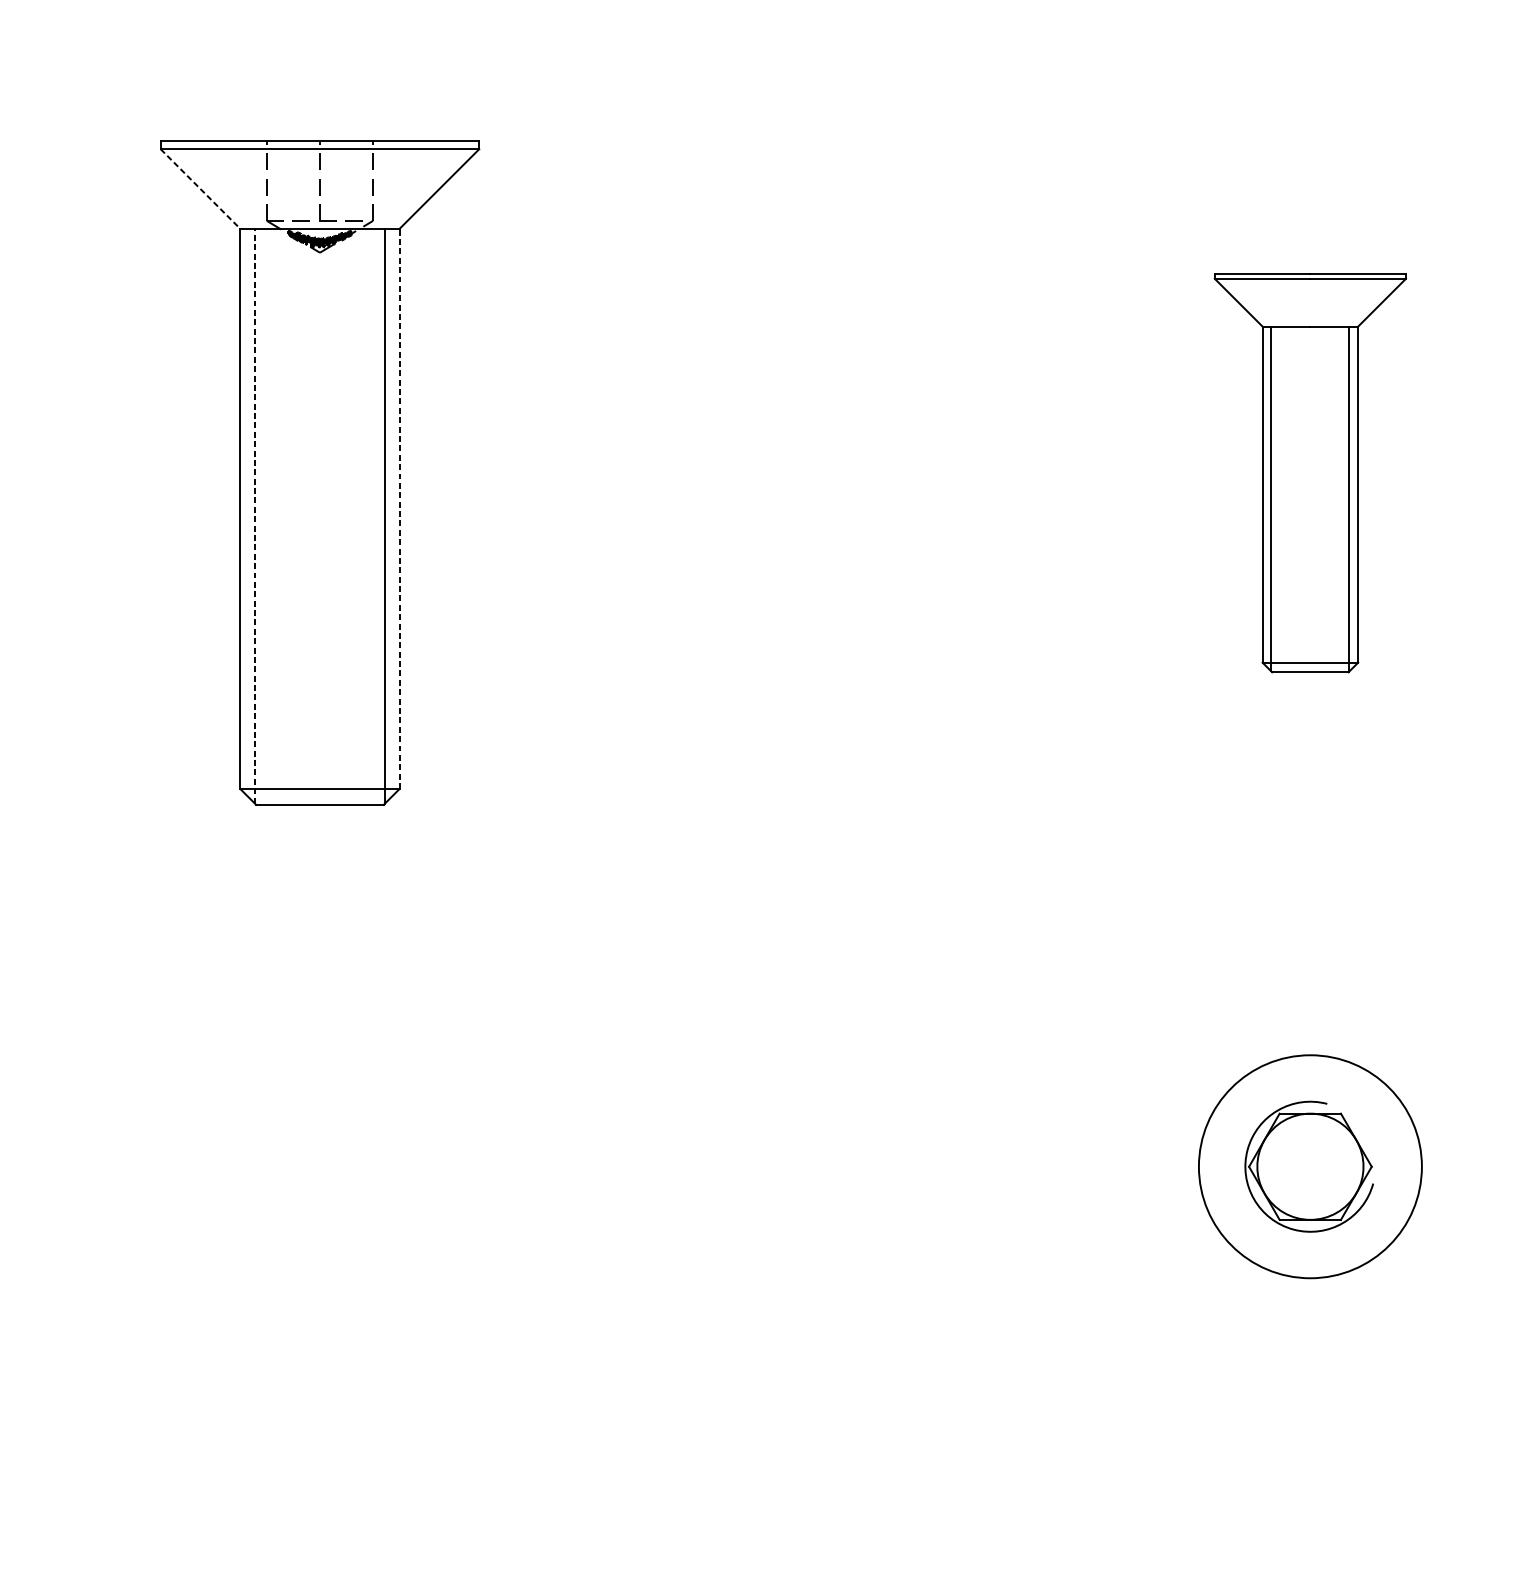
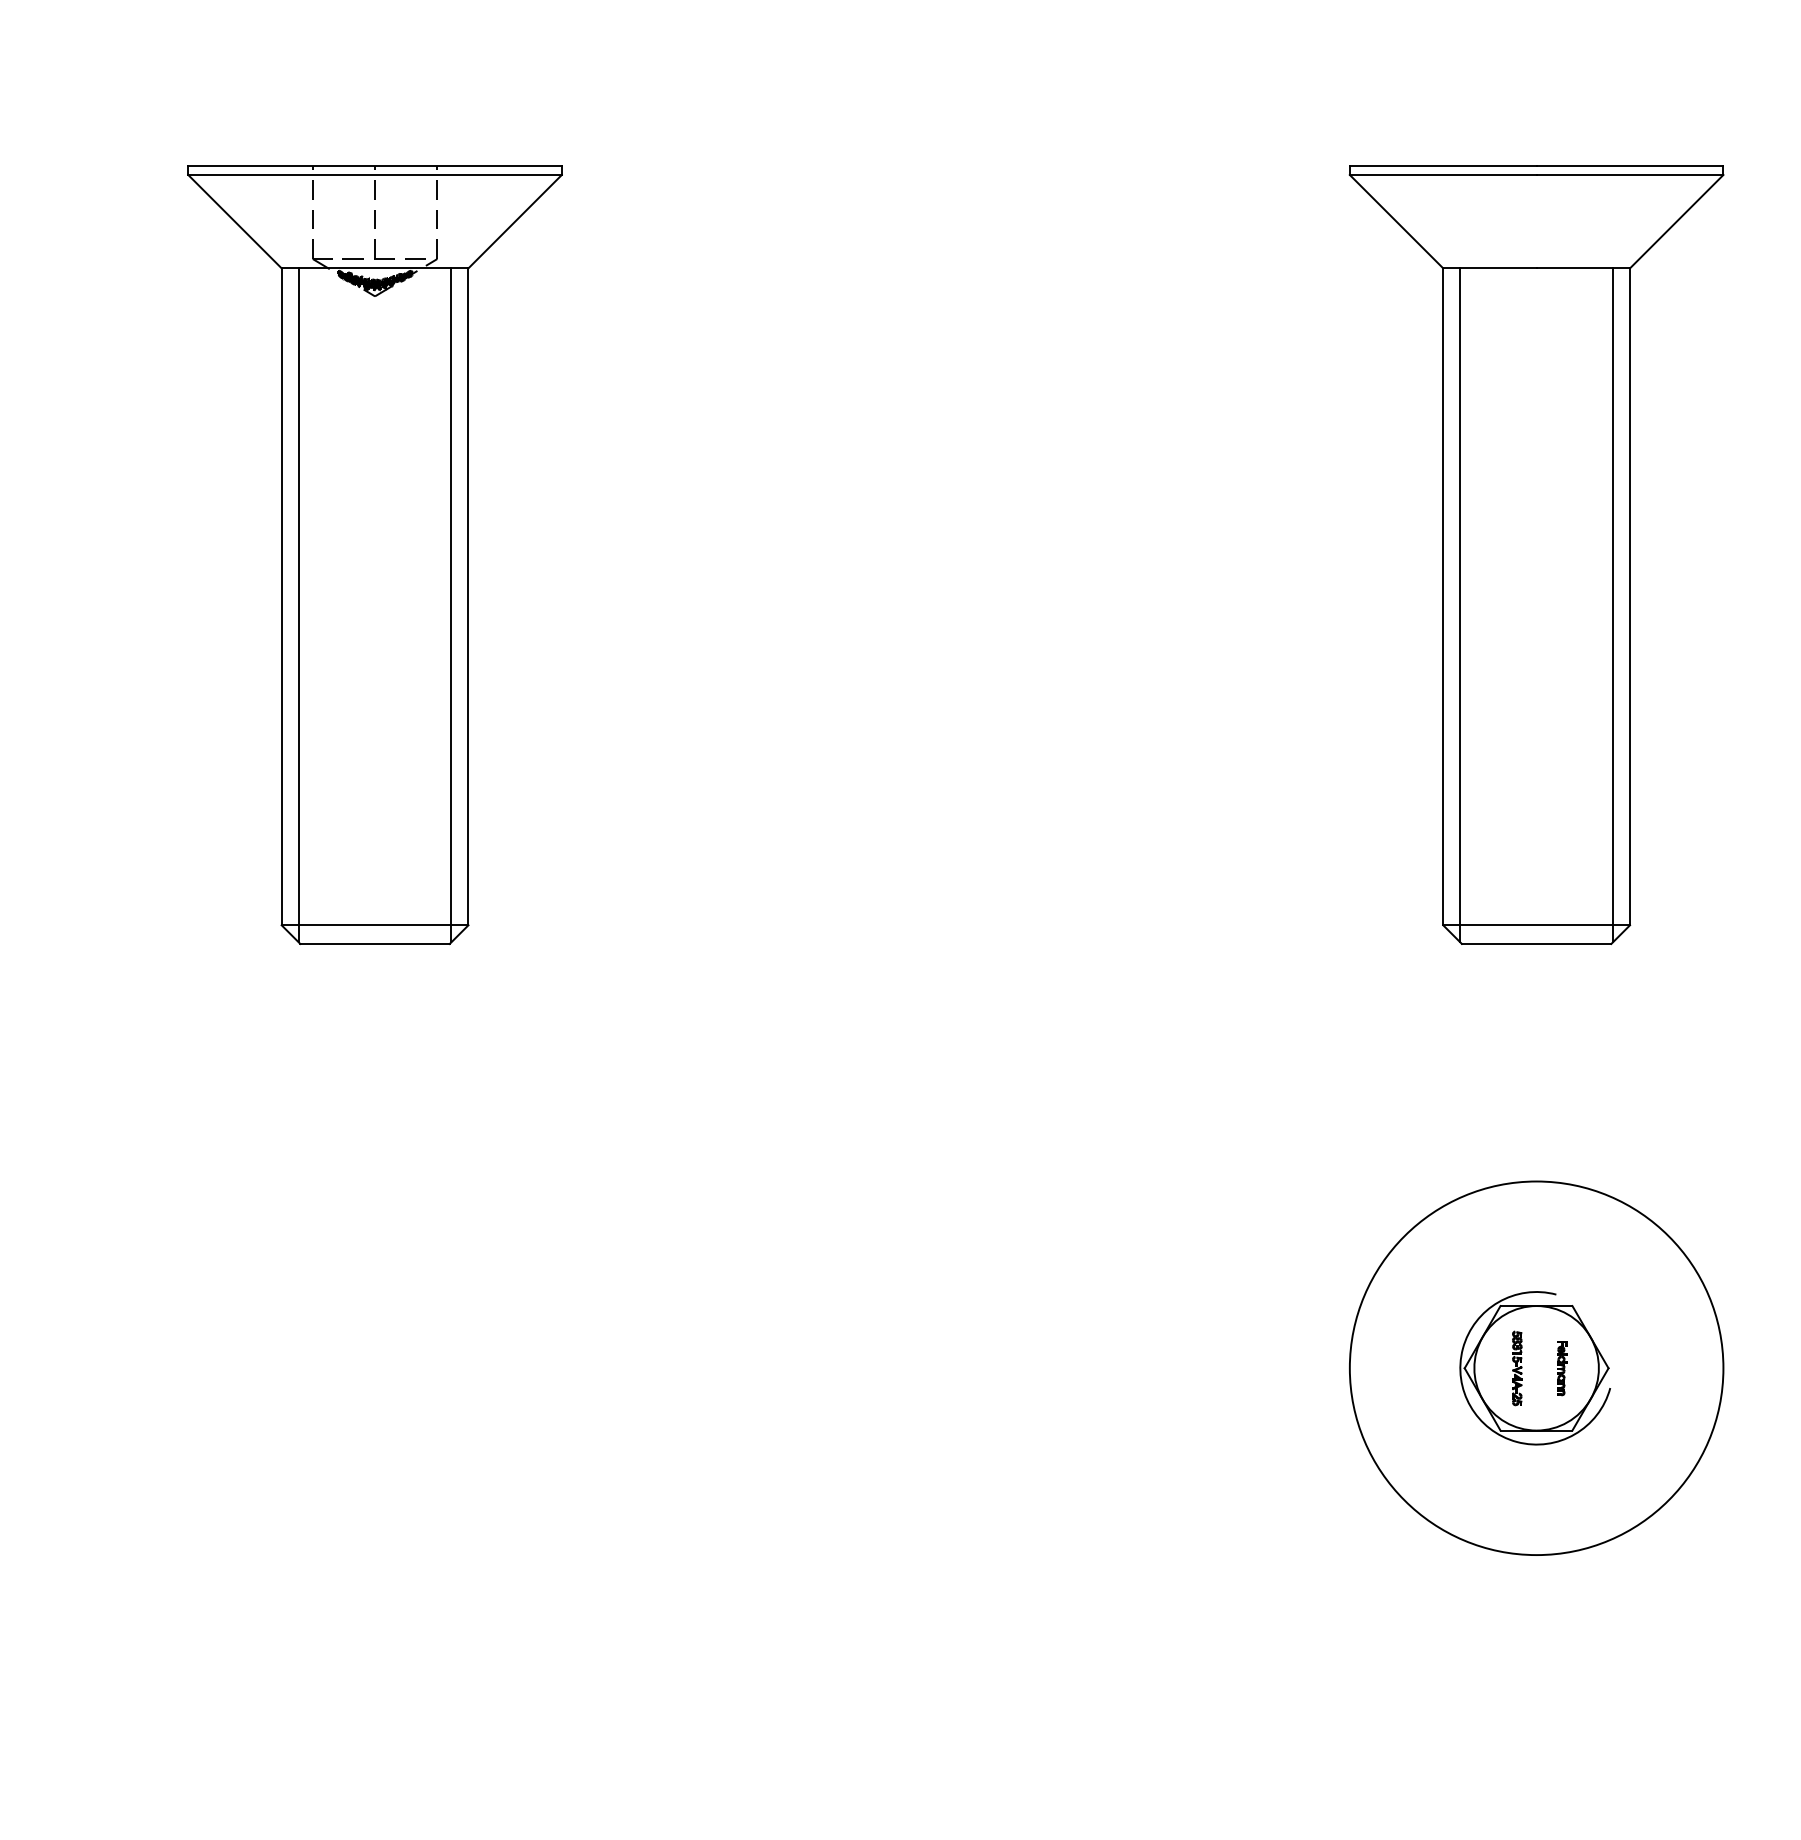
line: (200, 189) -> (235, 222), dashed -> solid
part: (1310, 472) -> (1536, 554), size x1.67
line: (399, 508) -> (468, 596), dashed -> solid
line: (254, 515) -> (298, 604), dashed -> solid
part: (1294, 1166) -> (1517, 1368), added
circle: (1310, 1166) -> (1536, 1368), size x1.43
part: (1332, 1166) -> (1562, 1368), added

